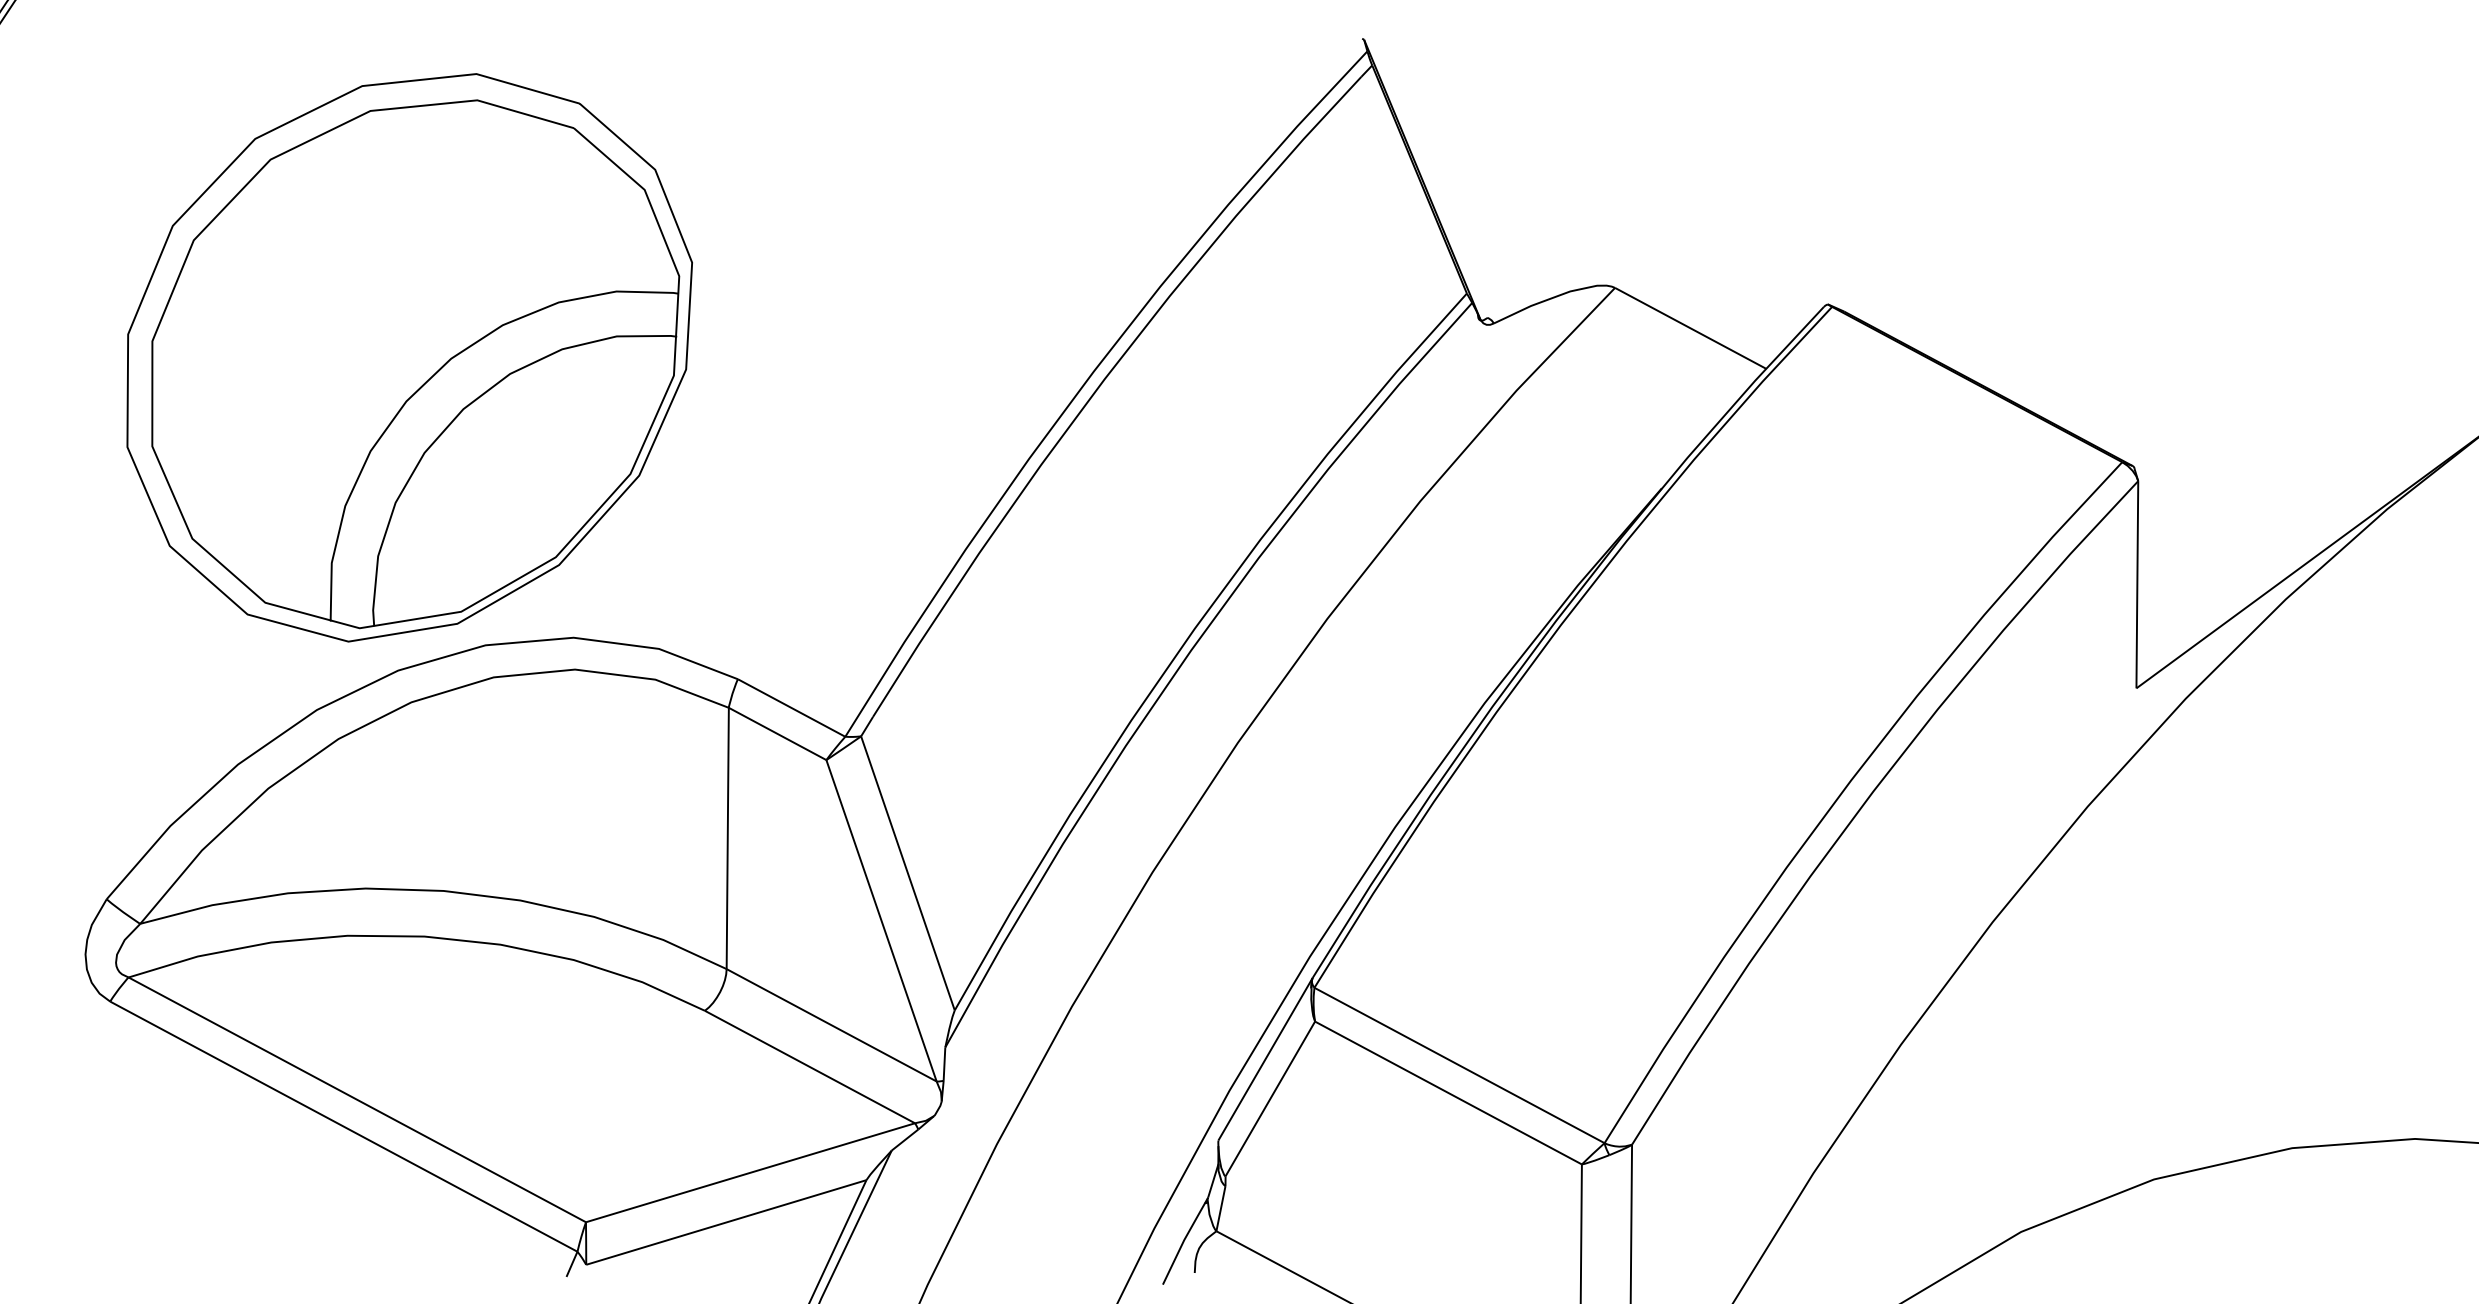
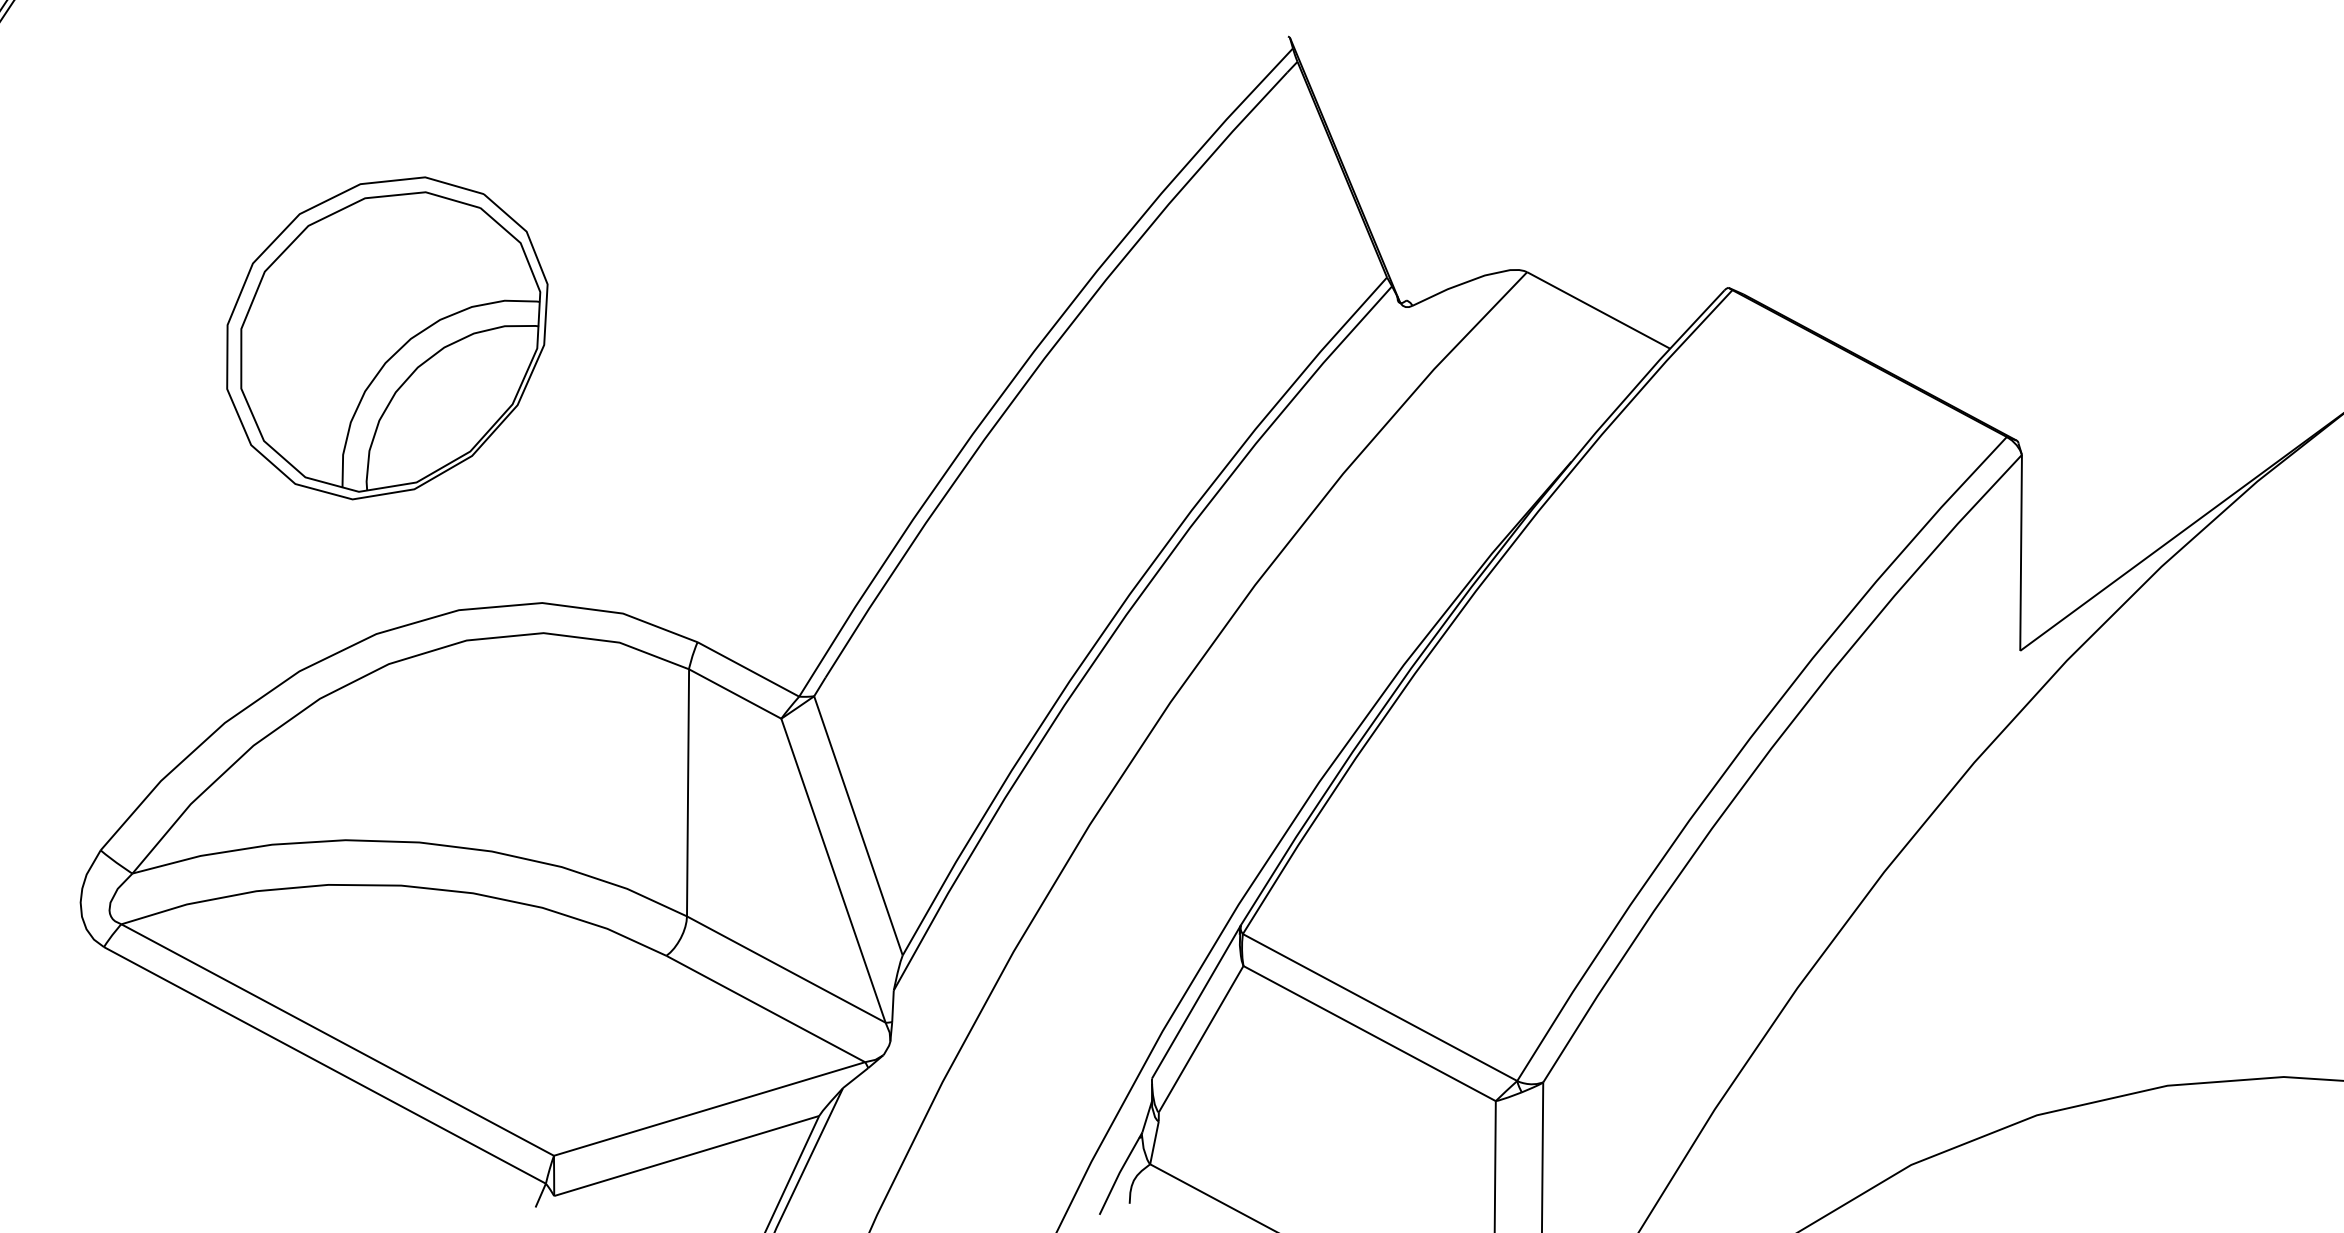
part: (409, 358) -> (387, 338), size x0.6

